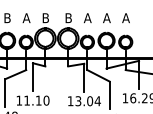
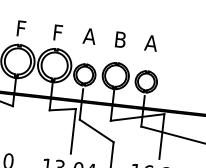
text: (45, 18) -> (21, 29), B -> F
text: (68, 18) -> (58, 33), B -> F
text: (106, 18) -> (119, 40), A -> B

